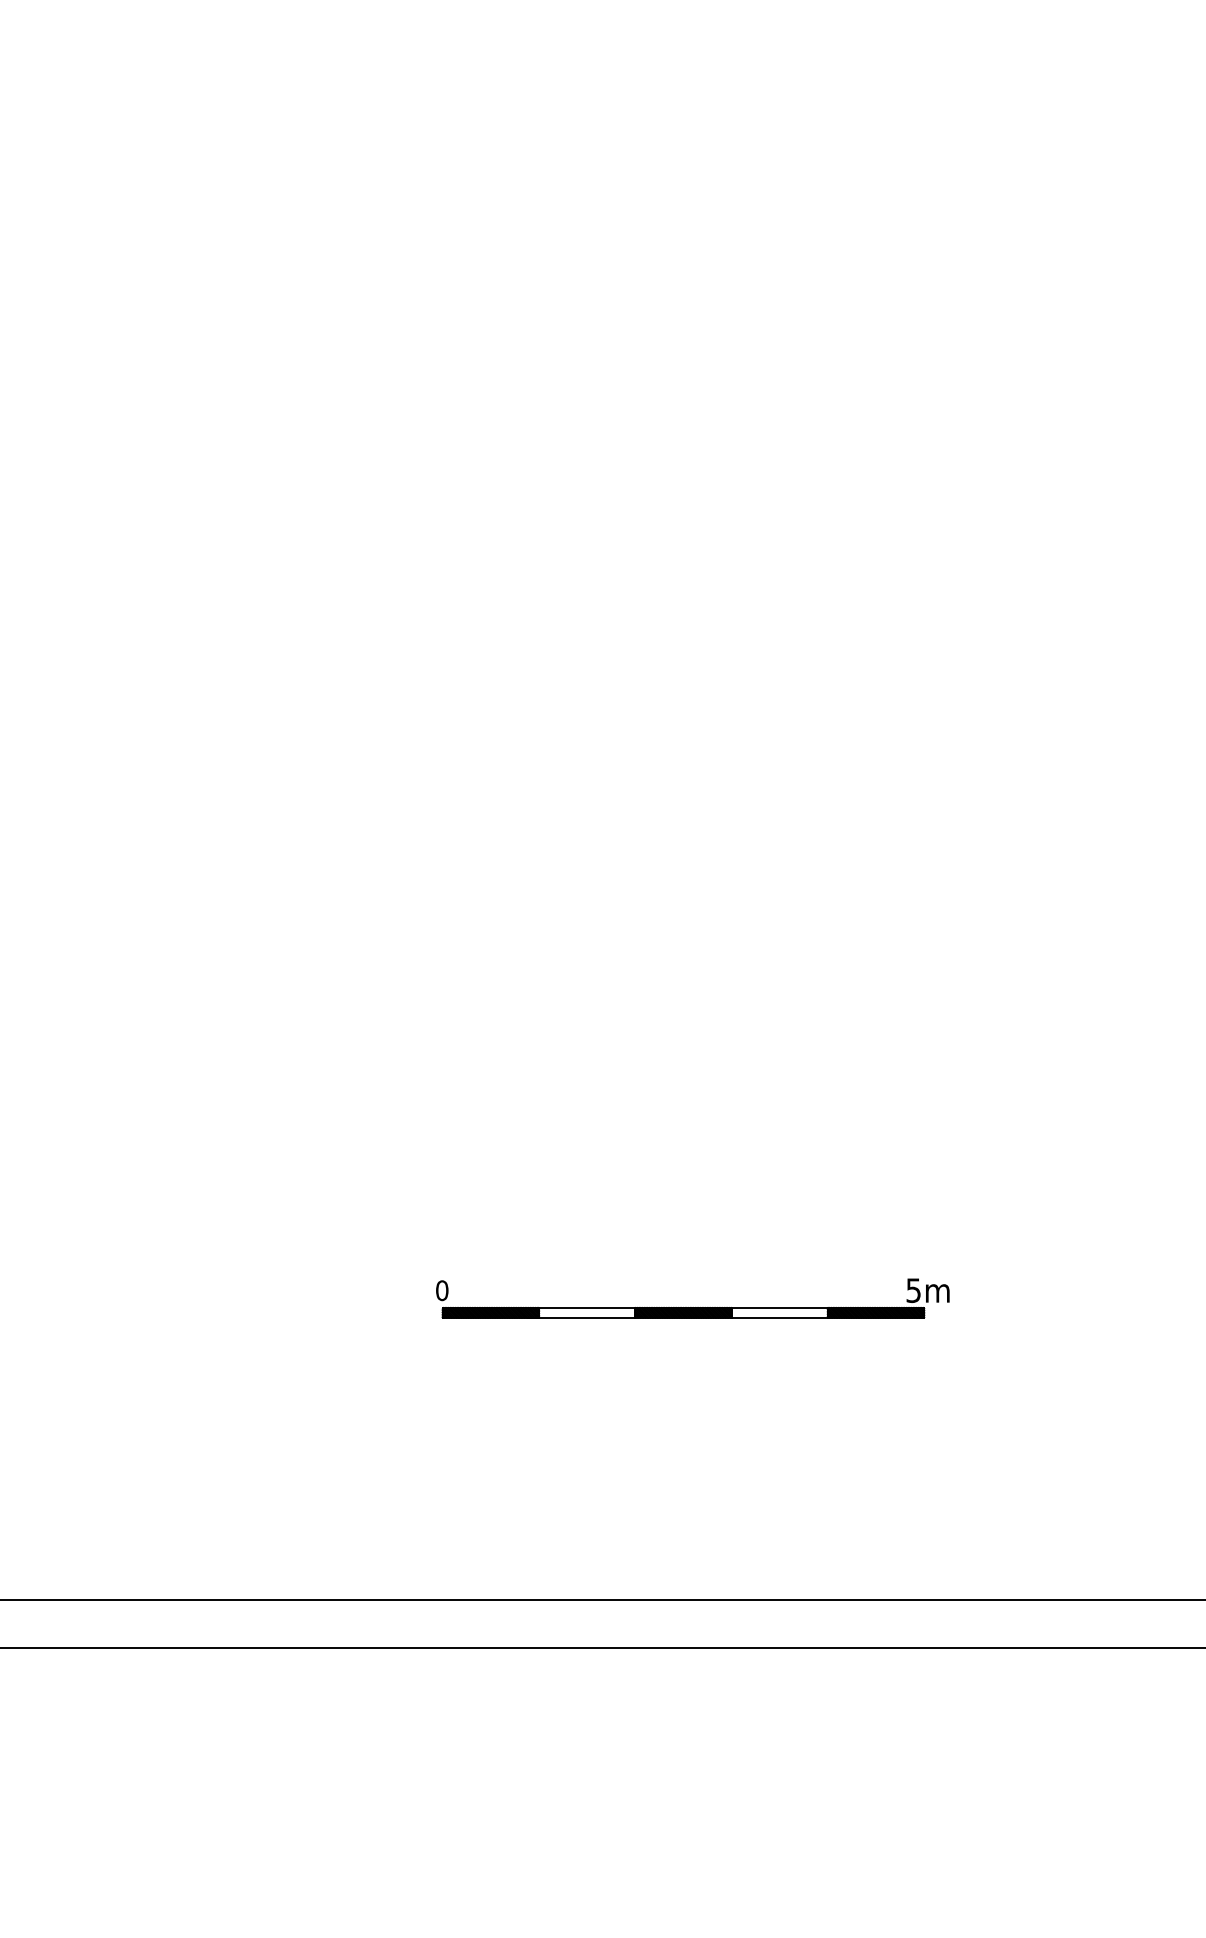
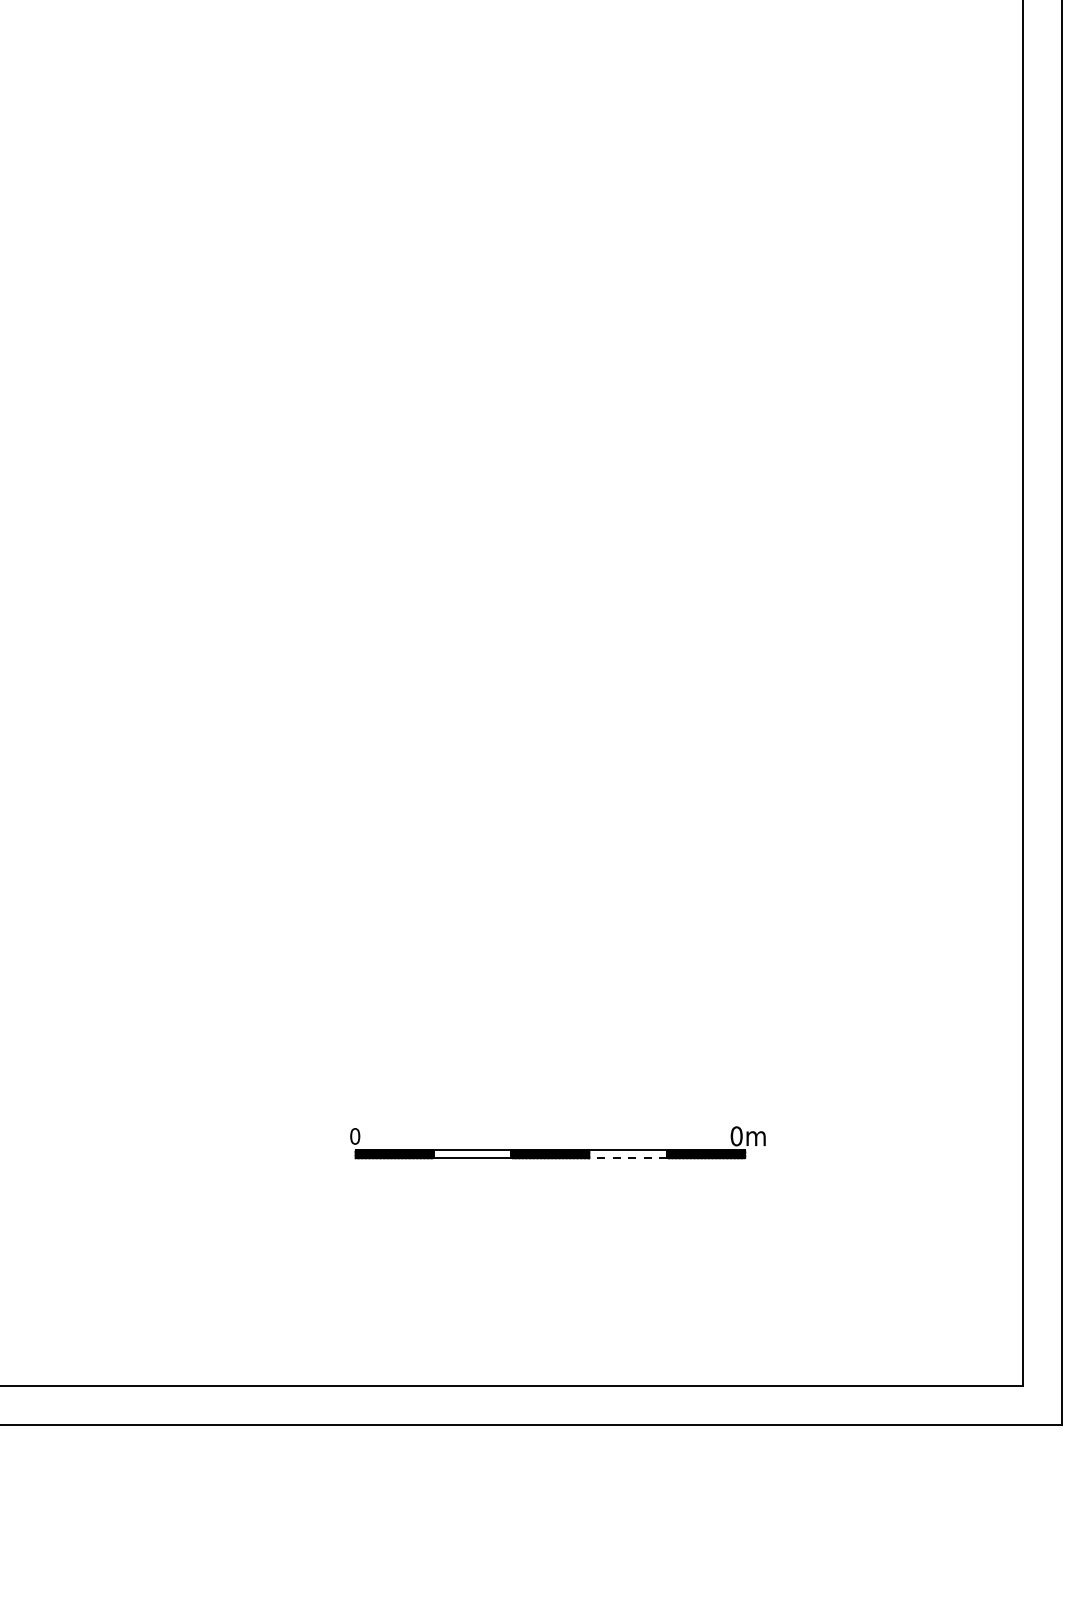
text: (913, 1290) -> (736, 1136), 5m -> 0m
line: (780, 1317) -> (628, 1158), solid -> dashed

